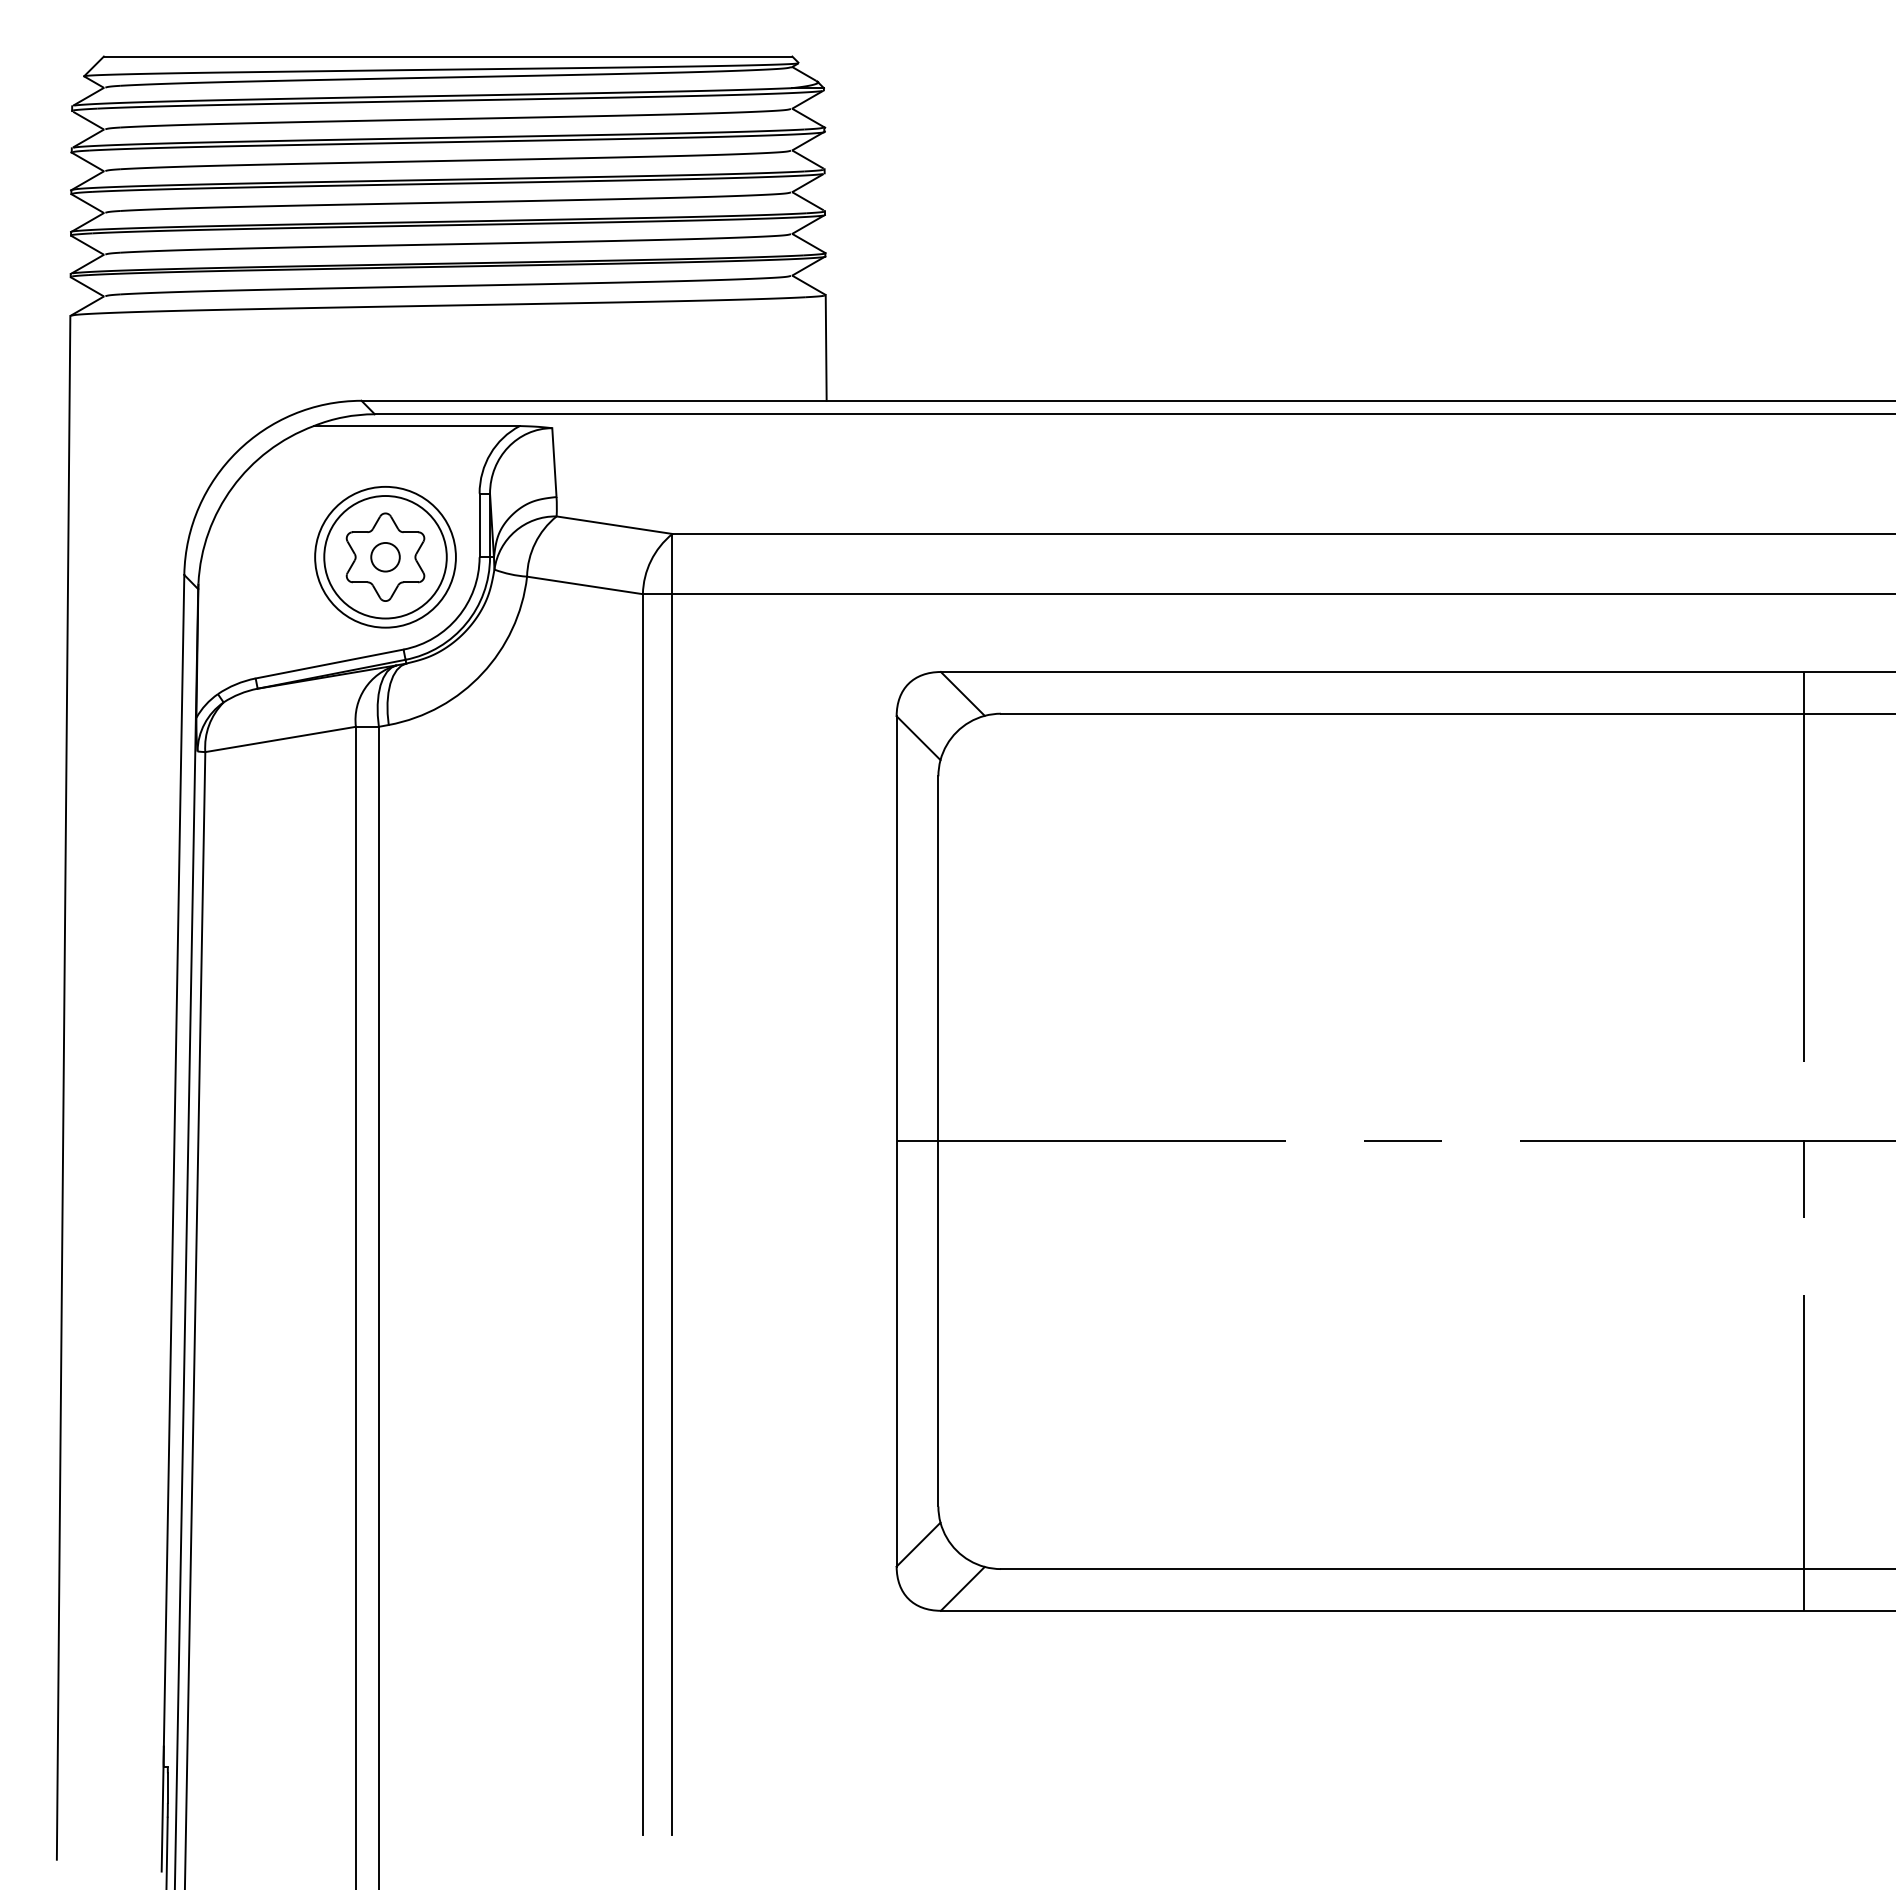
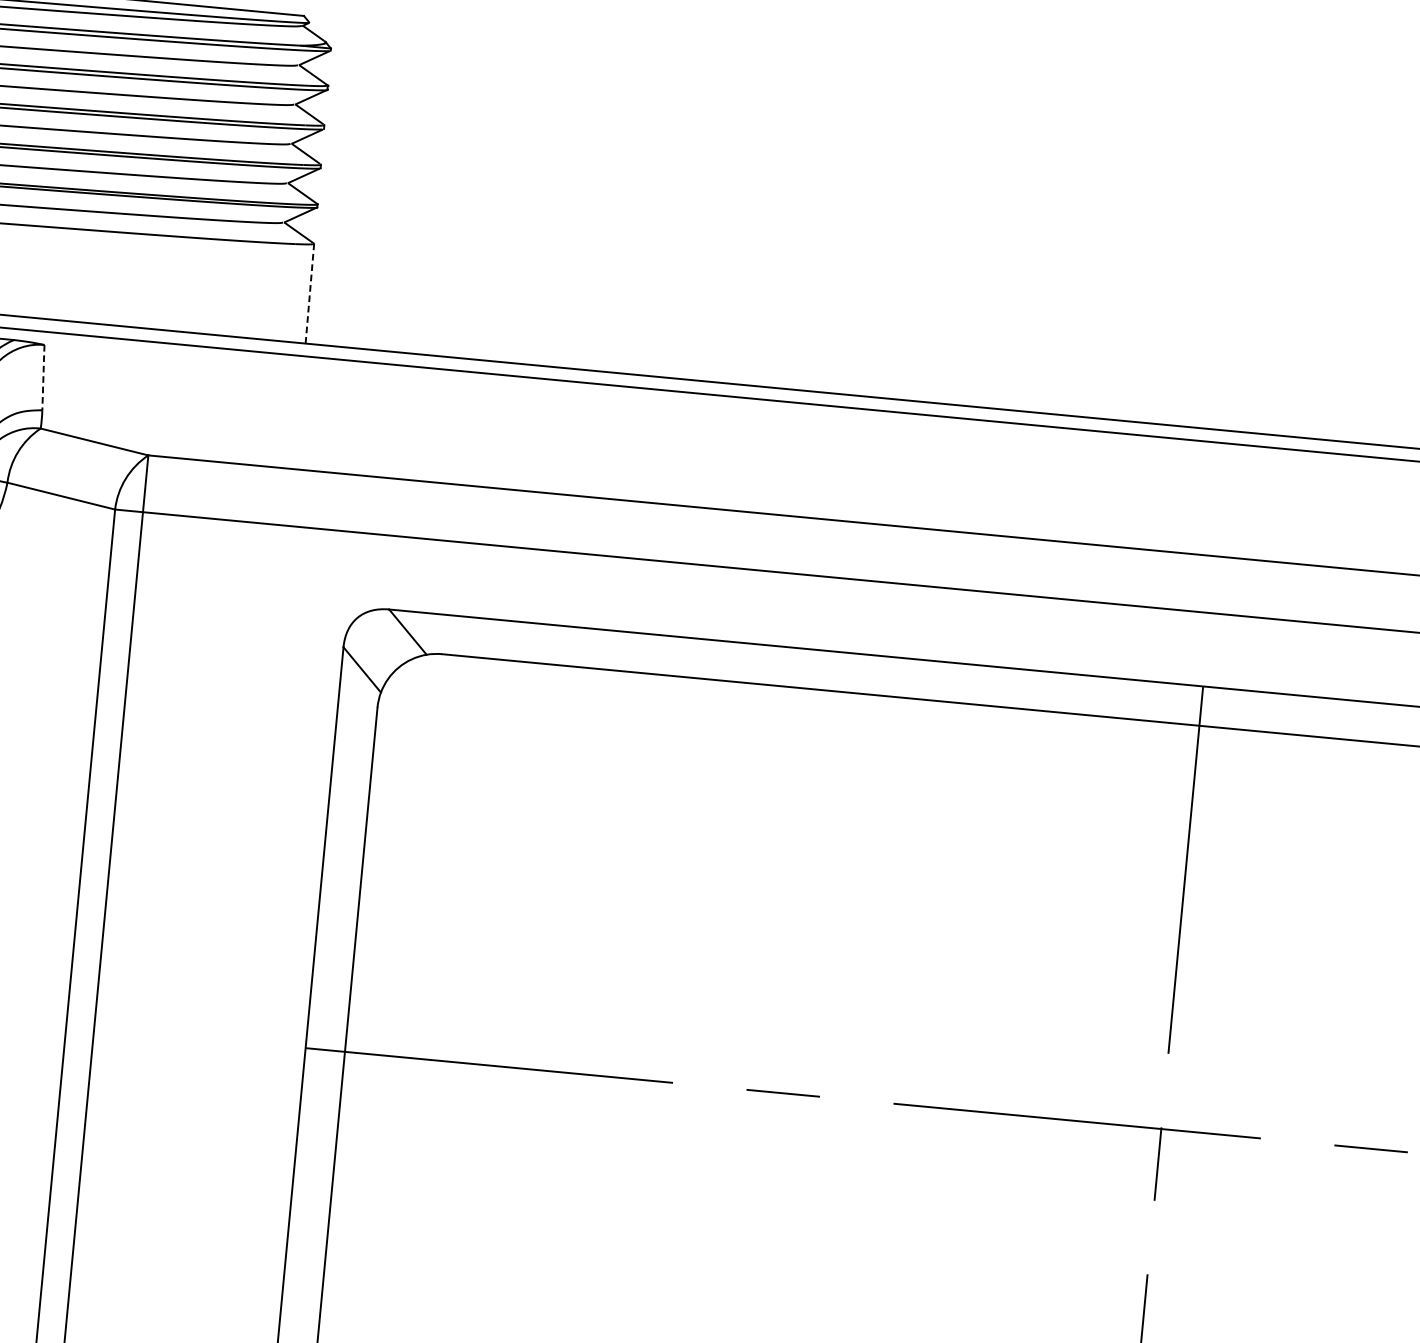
line: (826, 347) -> (310, 293), solid -> dashed
line: (554, 463) -> (43, 378), solid -> dashed

